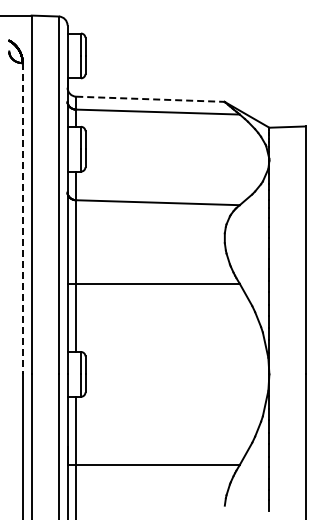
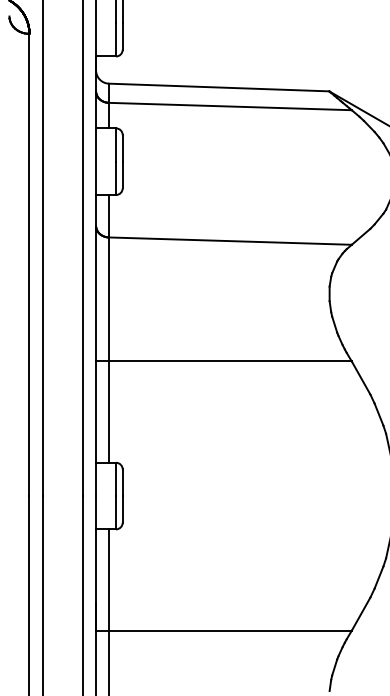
line: (150, 99) -> (219, 87), dashed -> solid
line: (22, 218) -> (29, 264), dashed -> solid

